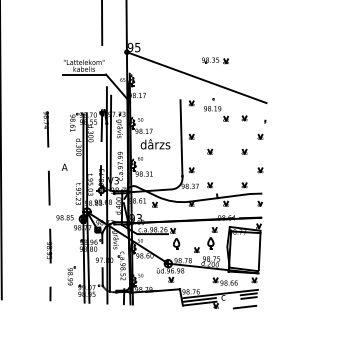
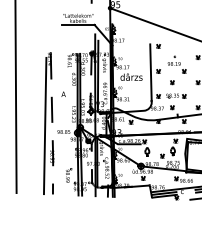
part: (215, 60) -> (176, 95), moved
part: (216, 109) -> (177, 64), moved
line: (39, 209) -> (44, 125), added

